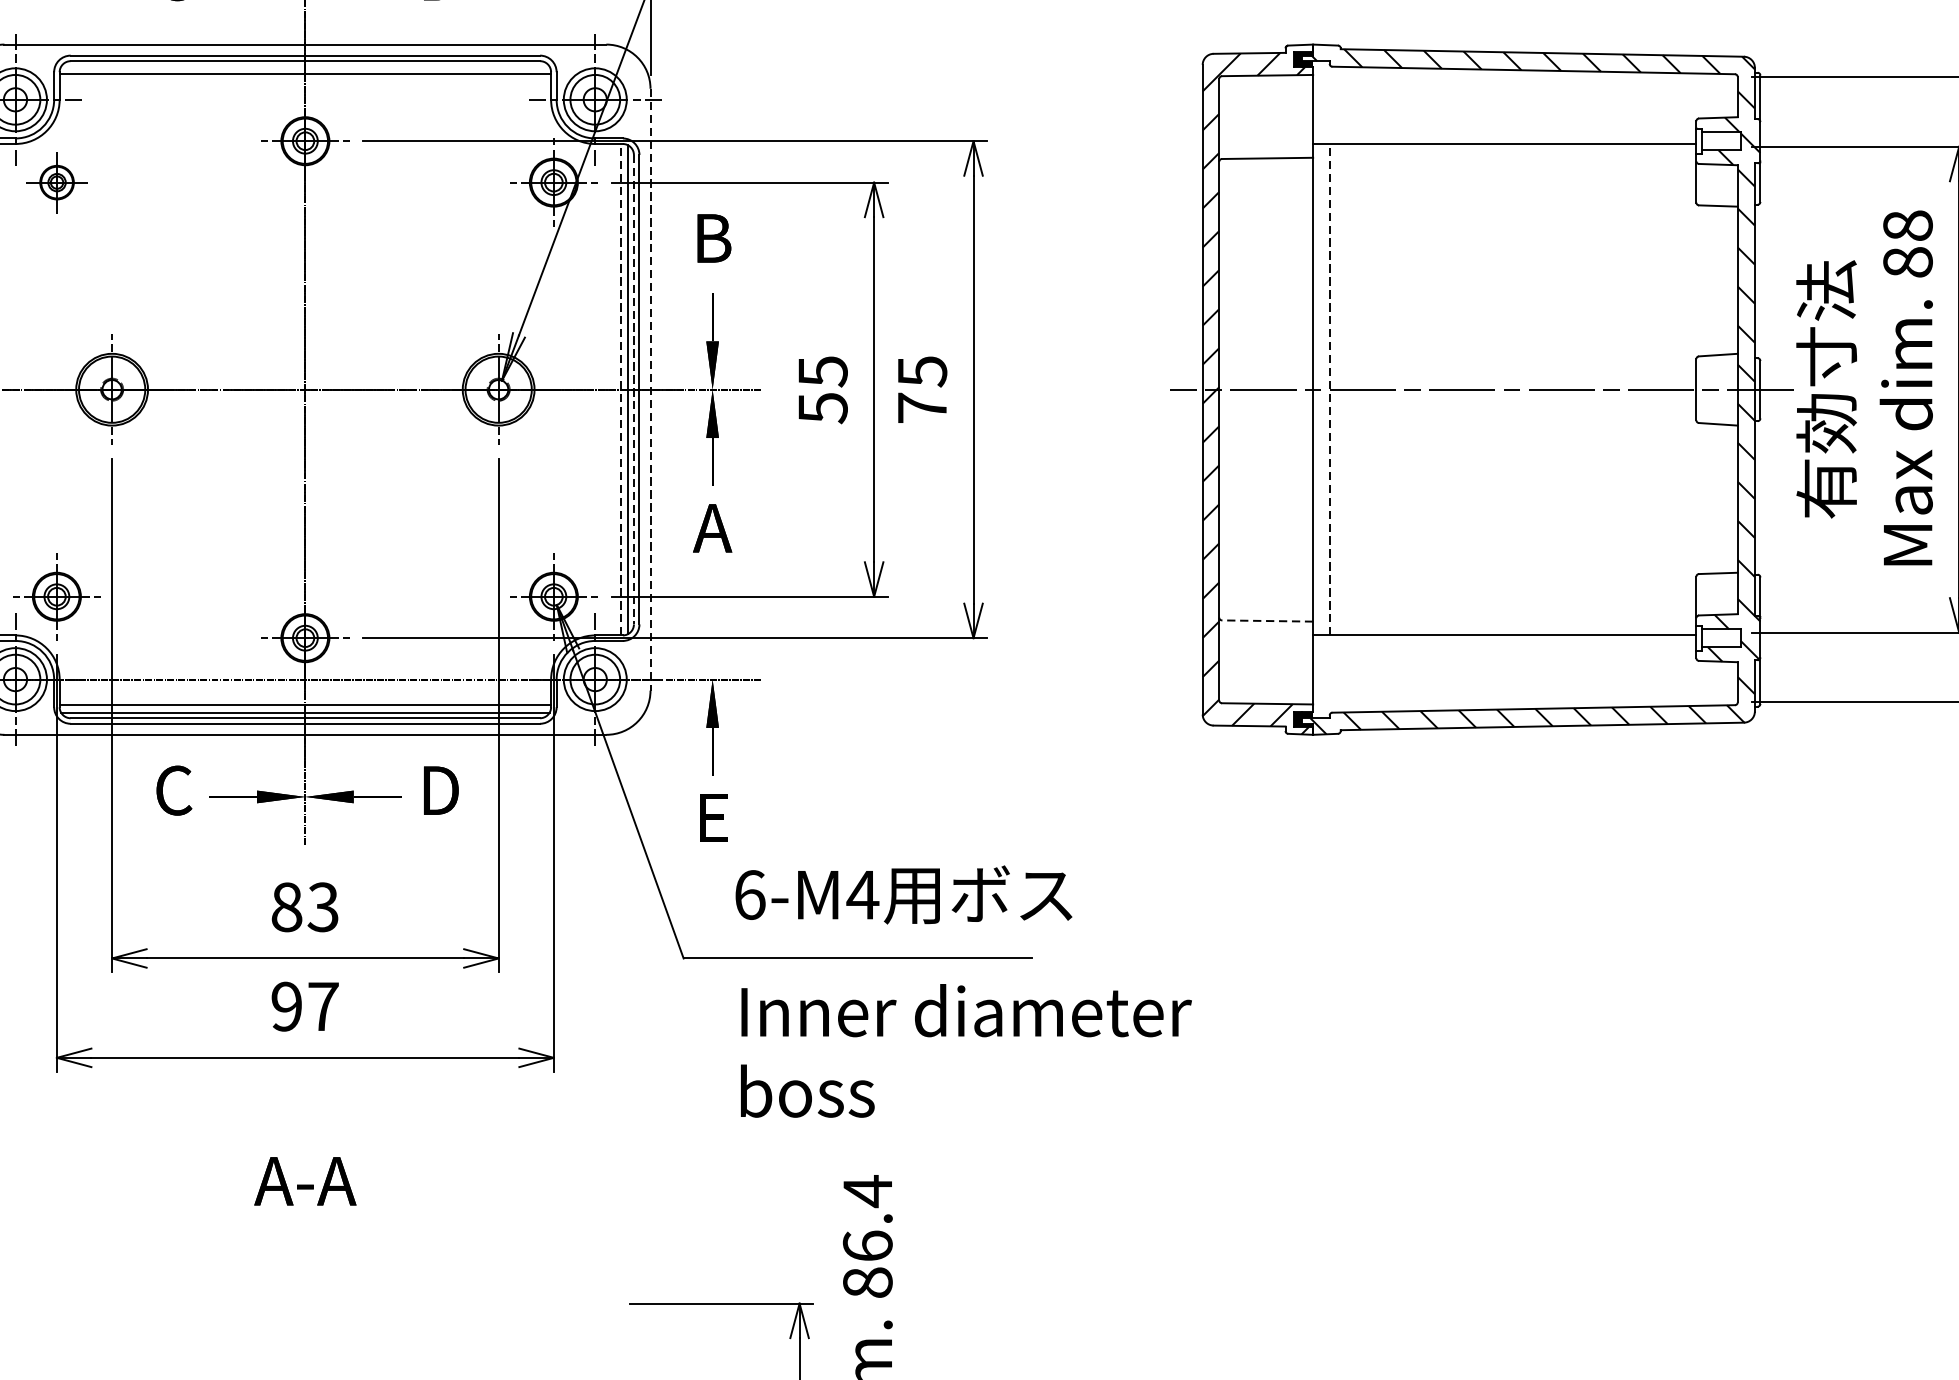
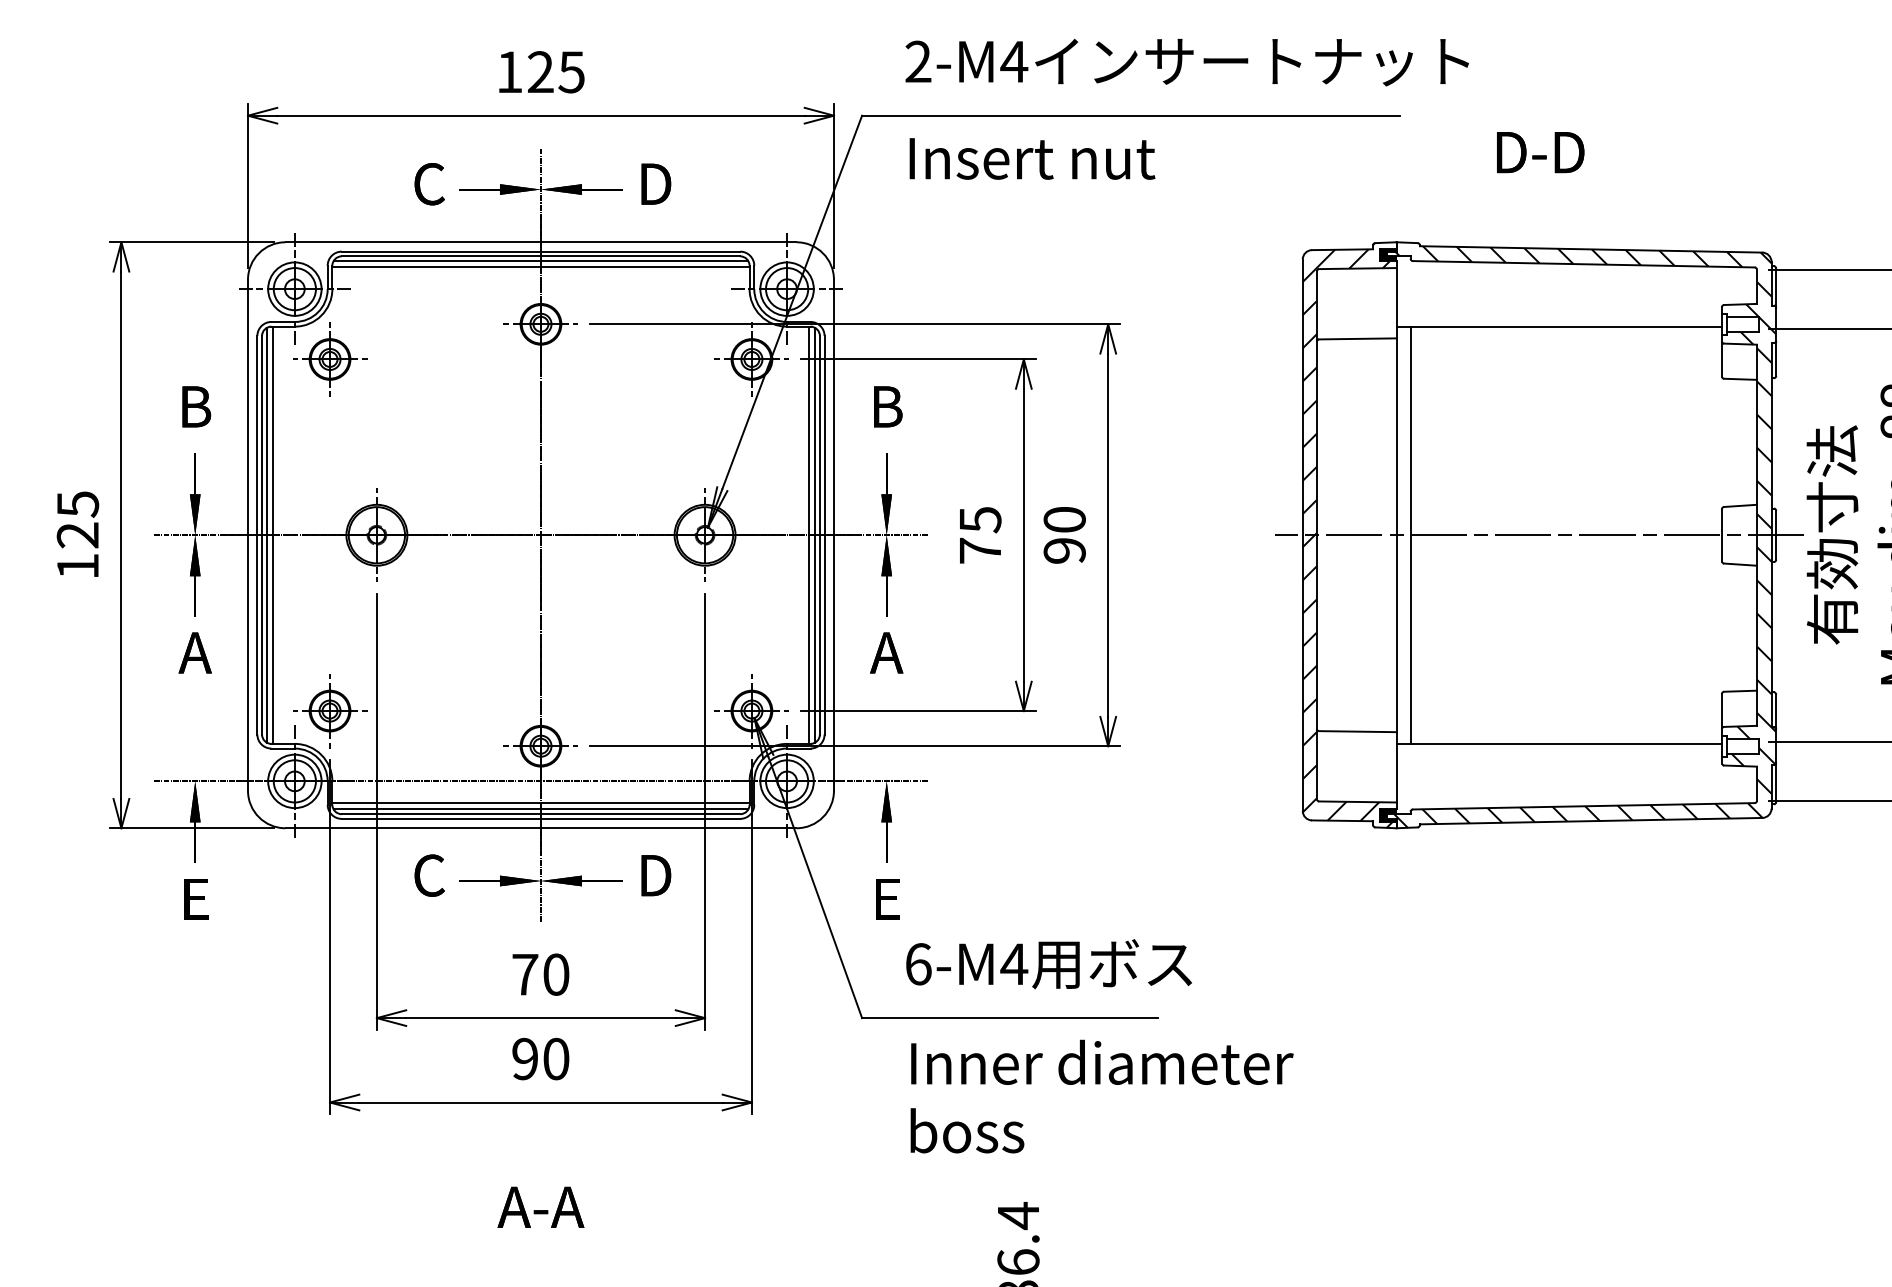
line: (304, 67) -> (540, 261), added
part: (57, 182) -> (330, 359), size x1.43
line: (620, 389) -> (808, 535), dashed -> solid
line: (633, 389) -> (819, 535), dashed -> solid
line: (649, 389) -> (833, 535), dashed -> solid
text: (922, 389) -> (1064, 535), 75 -> 90
line: (1329, 389) -> (1410, 535), dashed -> solid
text: (823, 408) -> (980, 551), 55 -> 75
line: (1267, 620) -> (1357, 731), dashed -> solid
text: (304, 907) -> (540, 974), 83 -> 70
text: (323, 1006) -> (556, 1058), 97 -> 90

